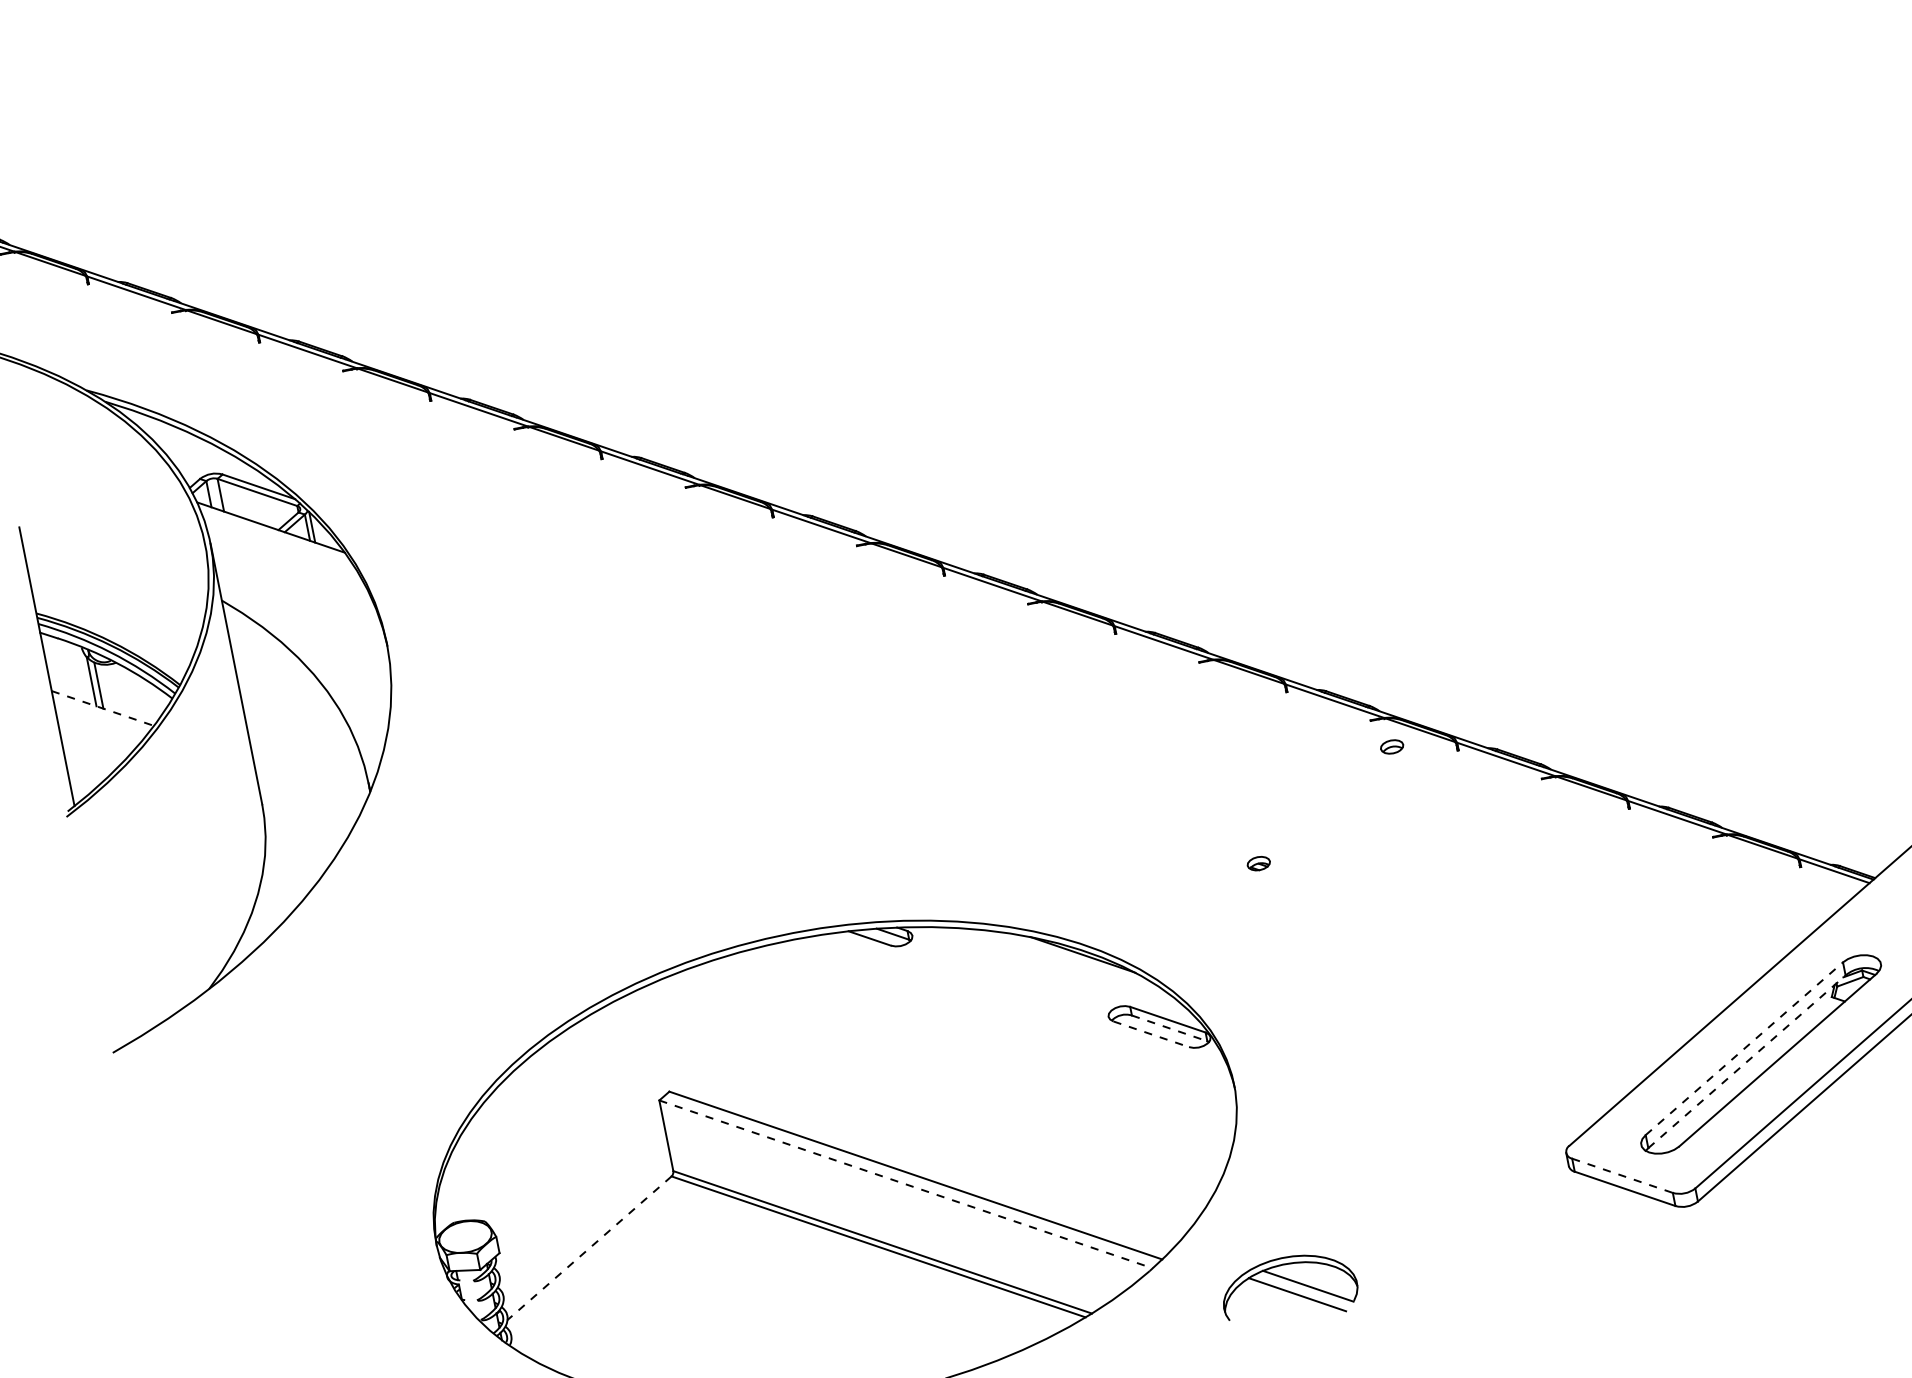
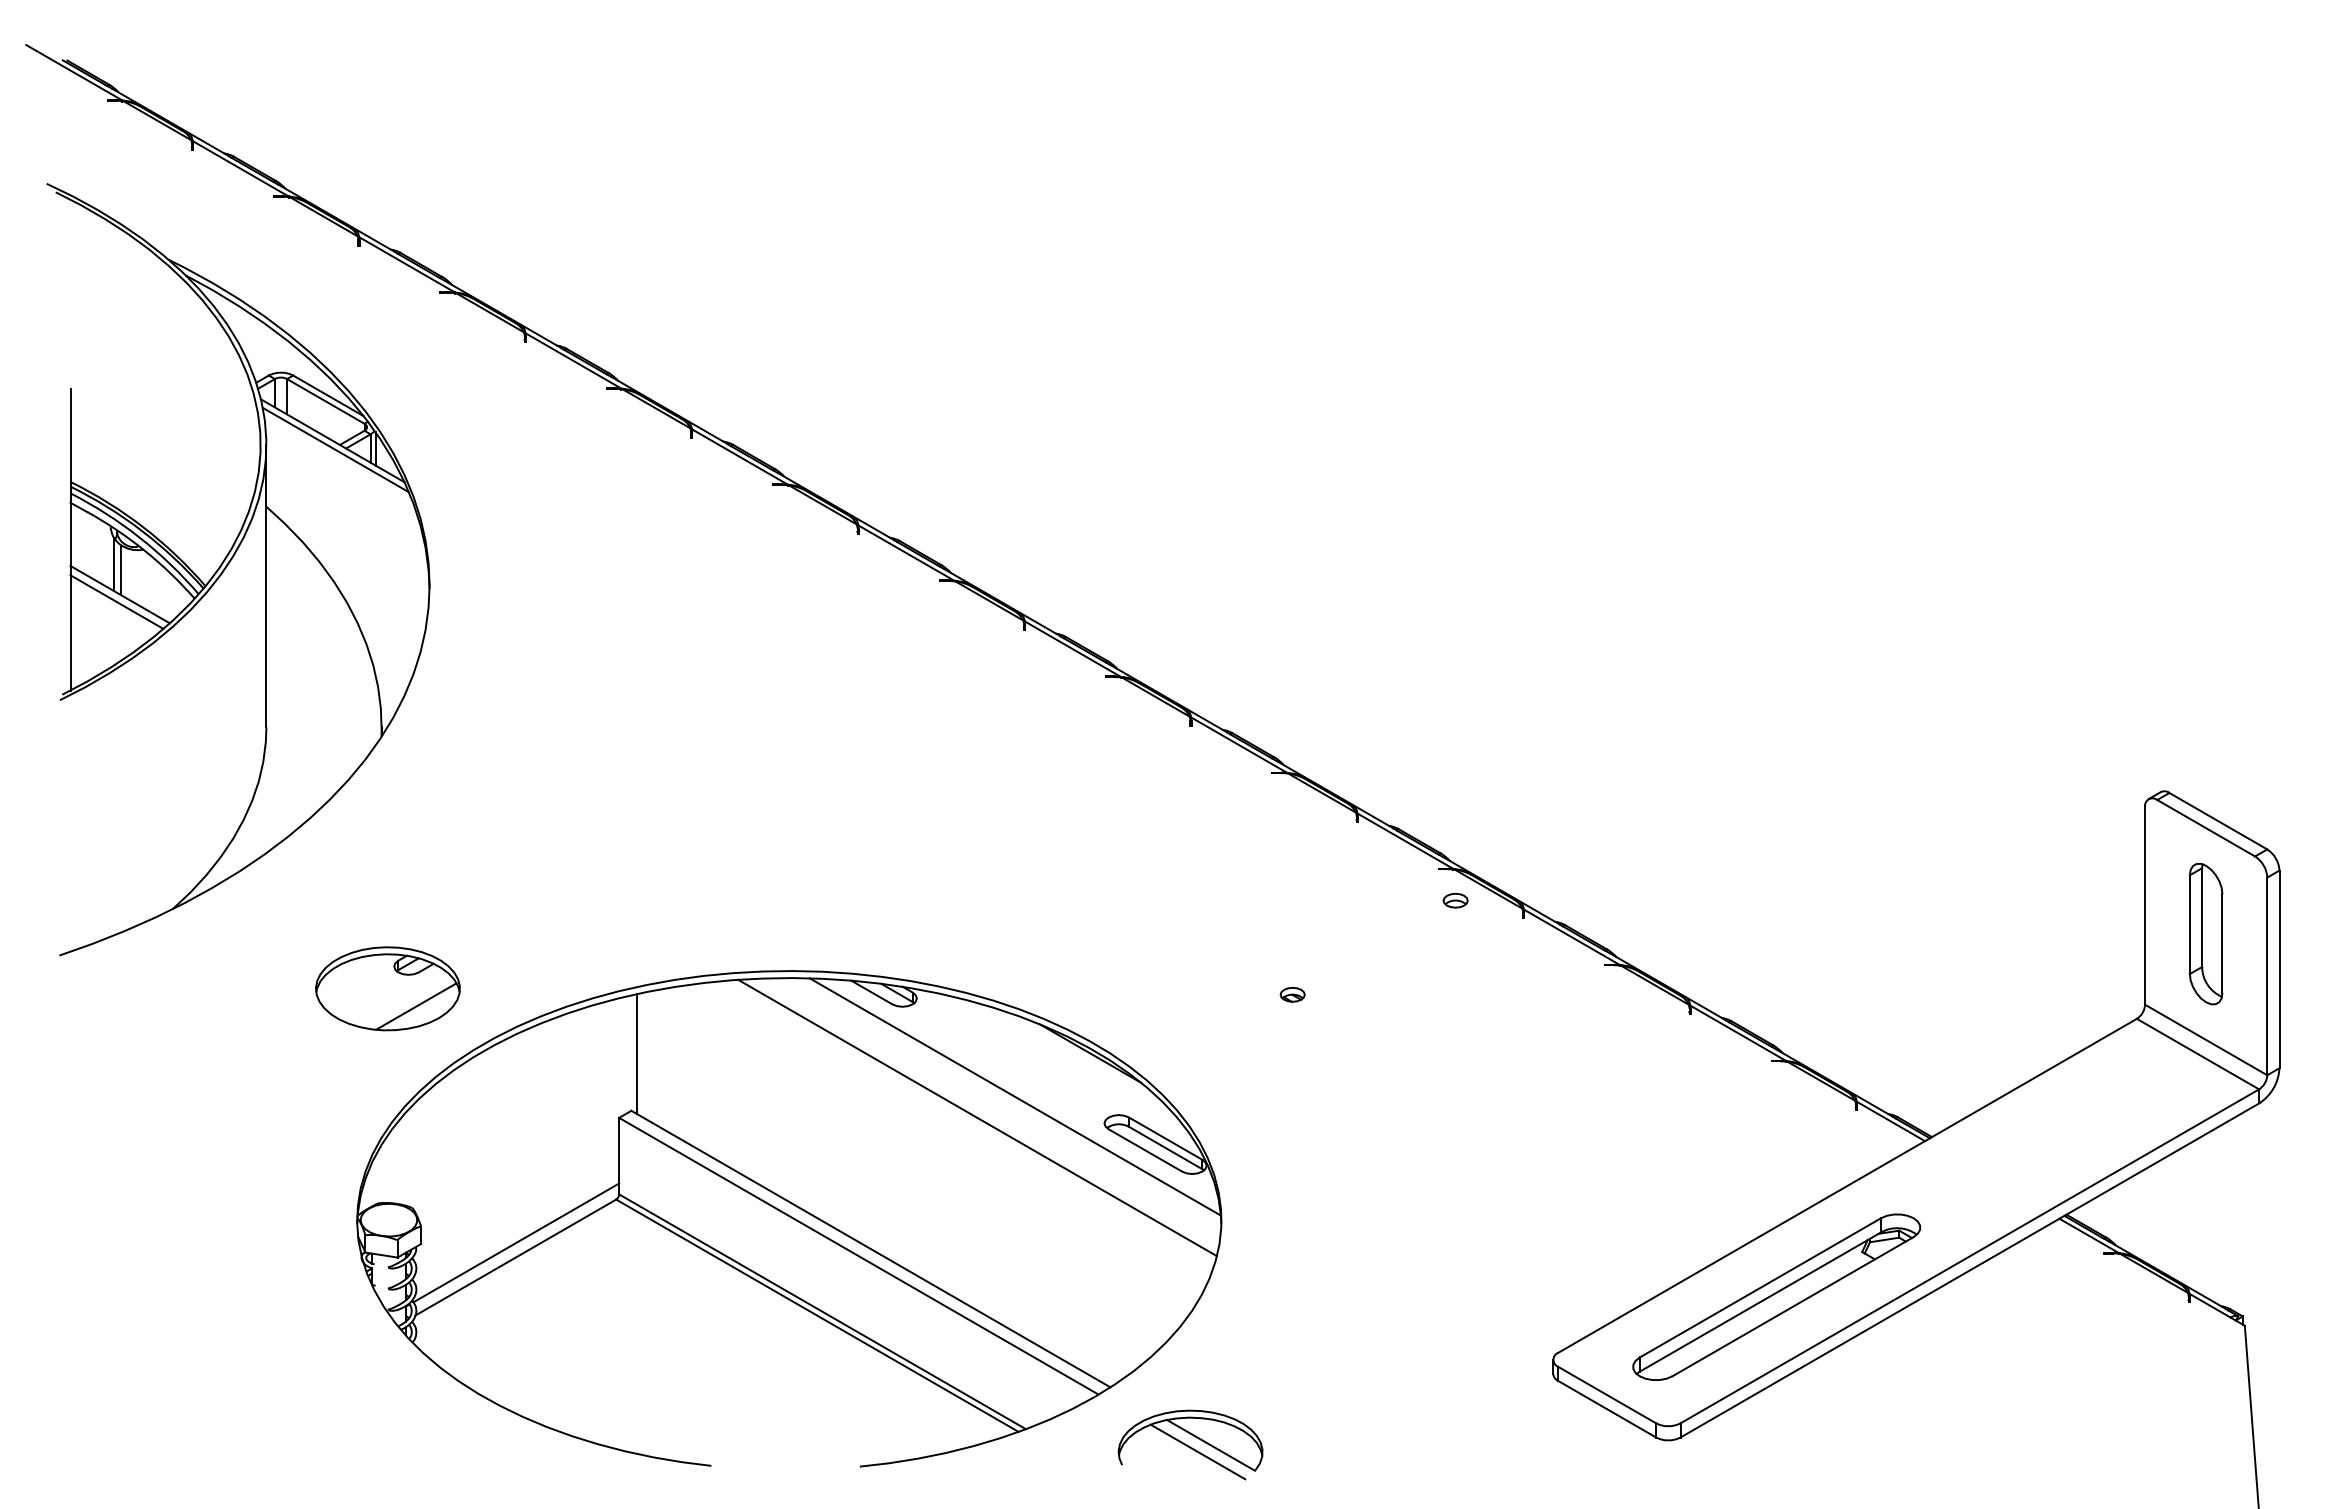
line: (275, 535) -> (335, 449), added
line: (103, 708) -> (120, 594), dashed -> solid
line: (100, 715) -> (116, 601), added
line: (1020, 1008) -> (1014, 1096), added
part: (421, 1023) -> (387, 988), added
line: (1170, 1028) -> (1166, 1148), dashed -> solid
line: (990, 1034) -> (977, 1117), added
line: (1151, 1034) -> (1145, 1150), dashed -> solid
line: (664, 1037) -> (637, 1053), added
line: (1744, 1048) -> (1760, 1287), dashed -> solid
line: (1746, 1061) -> (1760, 1301), dashed -> solid
line: (1622, 1176) -> (1607, 1395), dashed -> solid
line: (905, 1184) -> (858, 1256), dashed -> solid
line: (587, 1234) -> (516, 1242), added
line: (589, 1248) -> (515, 1257), dashed -> solid
part: (1289, 1289) -> (1190, 1444), moved

